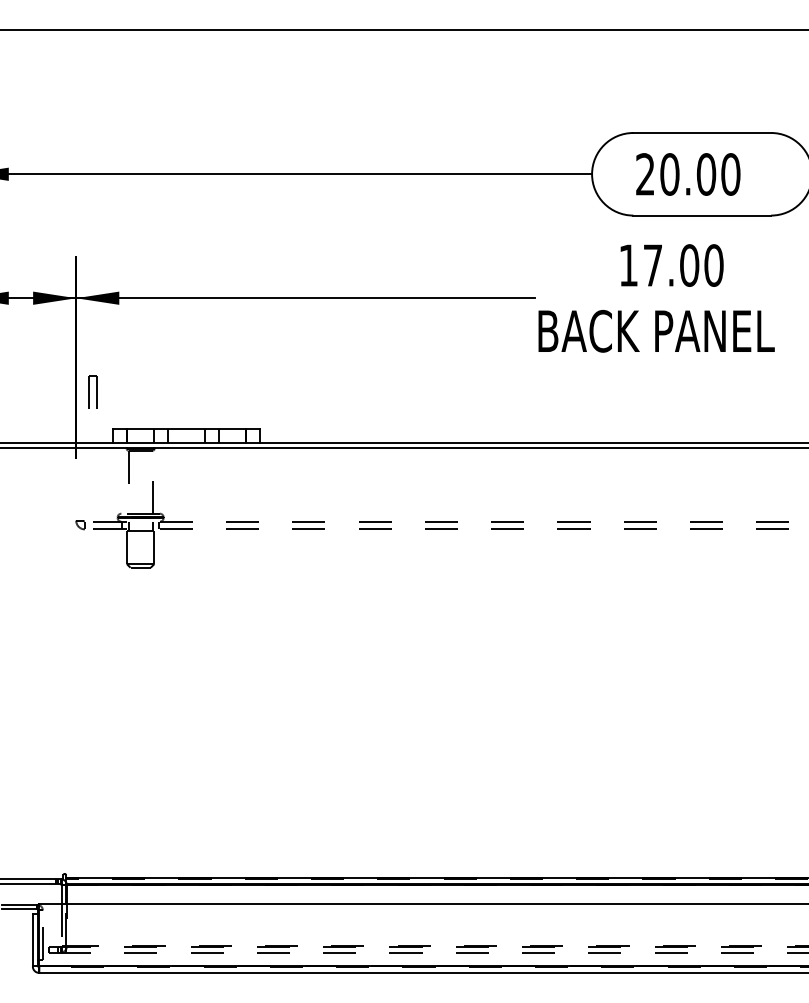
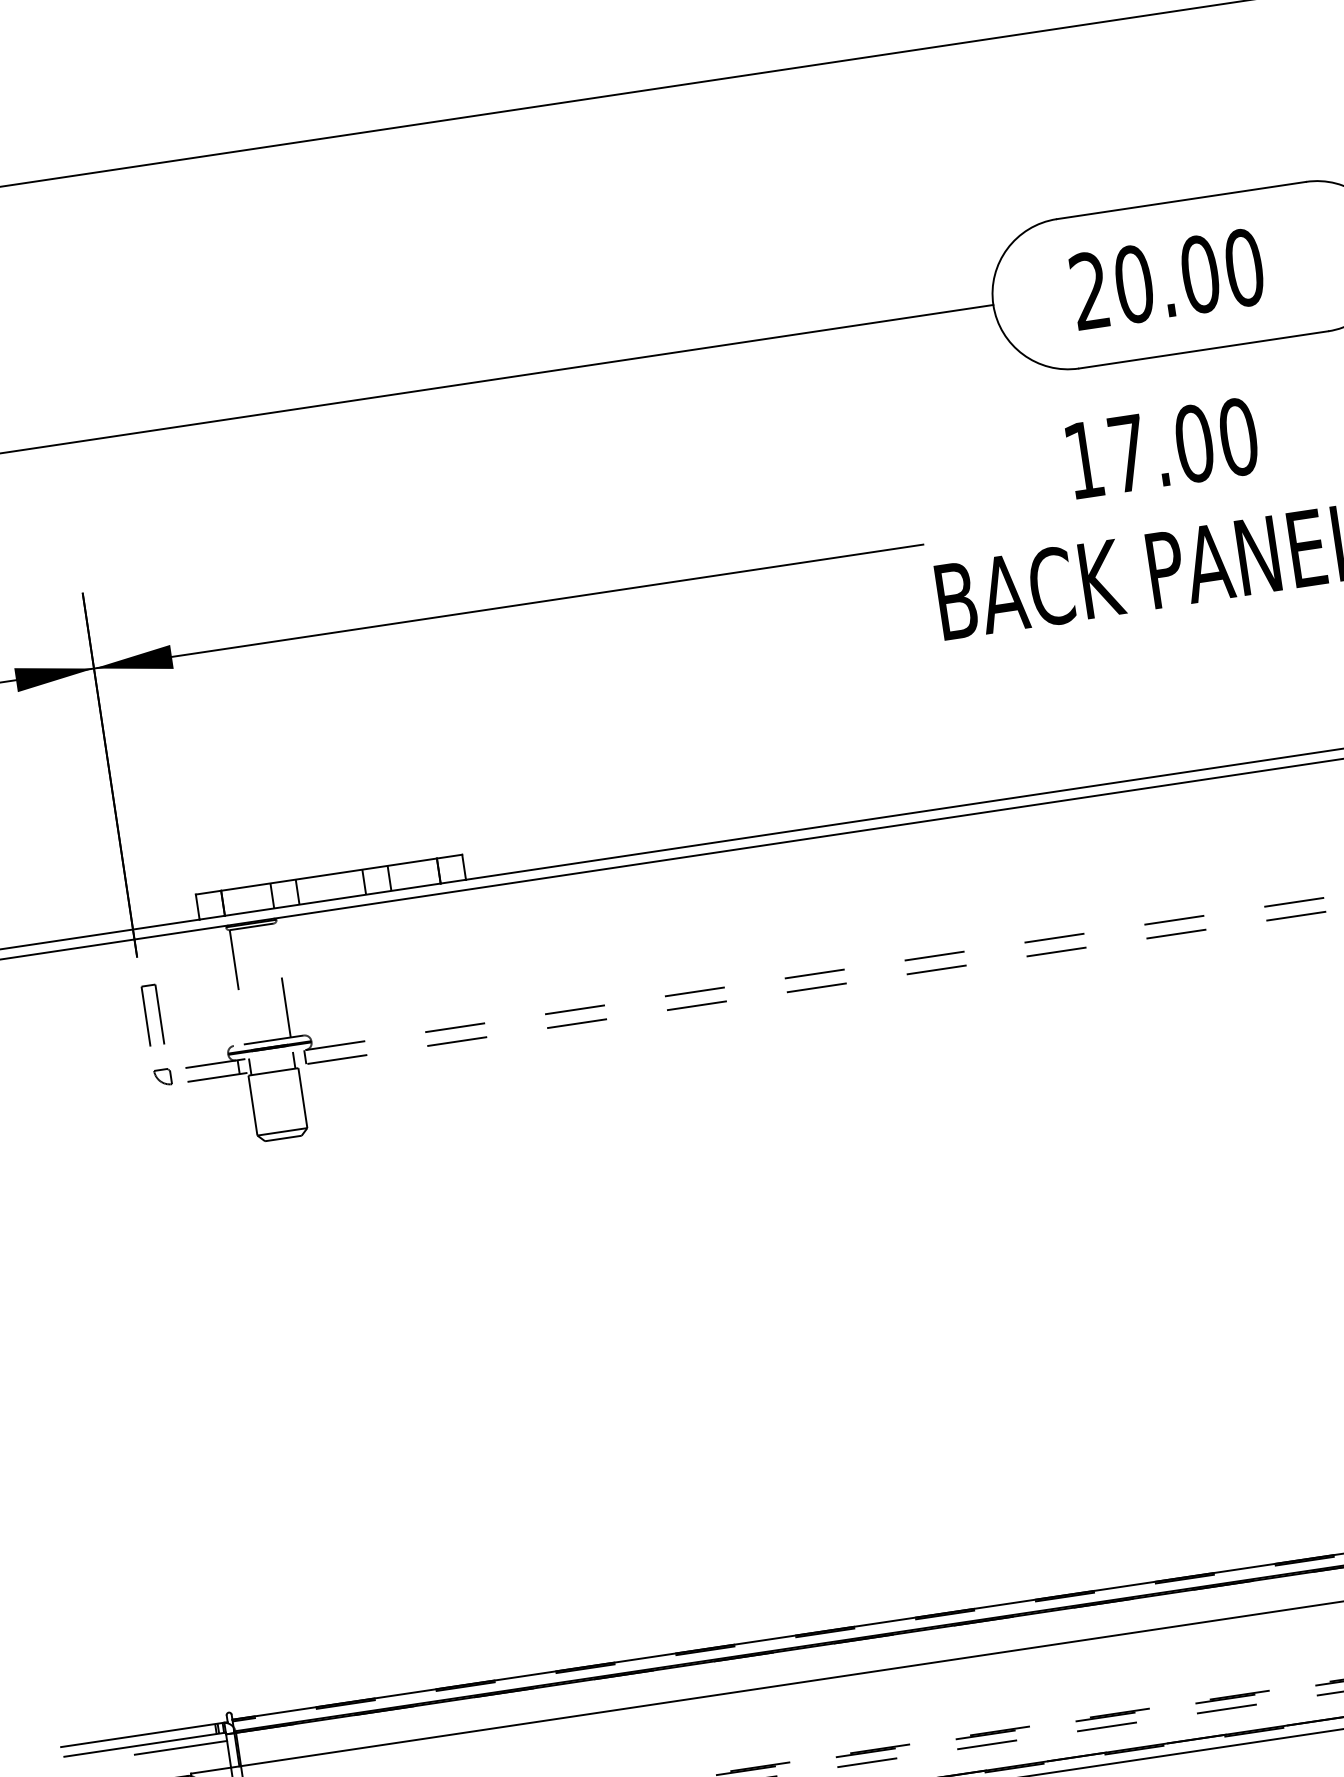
part: (92, 391) -> (151, 1013), moved
line: (35, 889) -> (180, 1748), added

